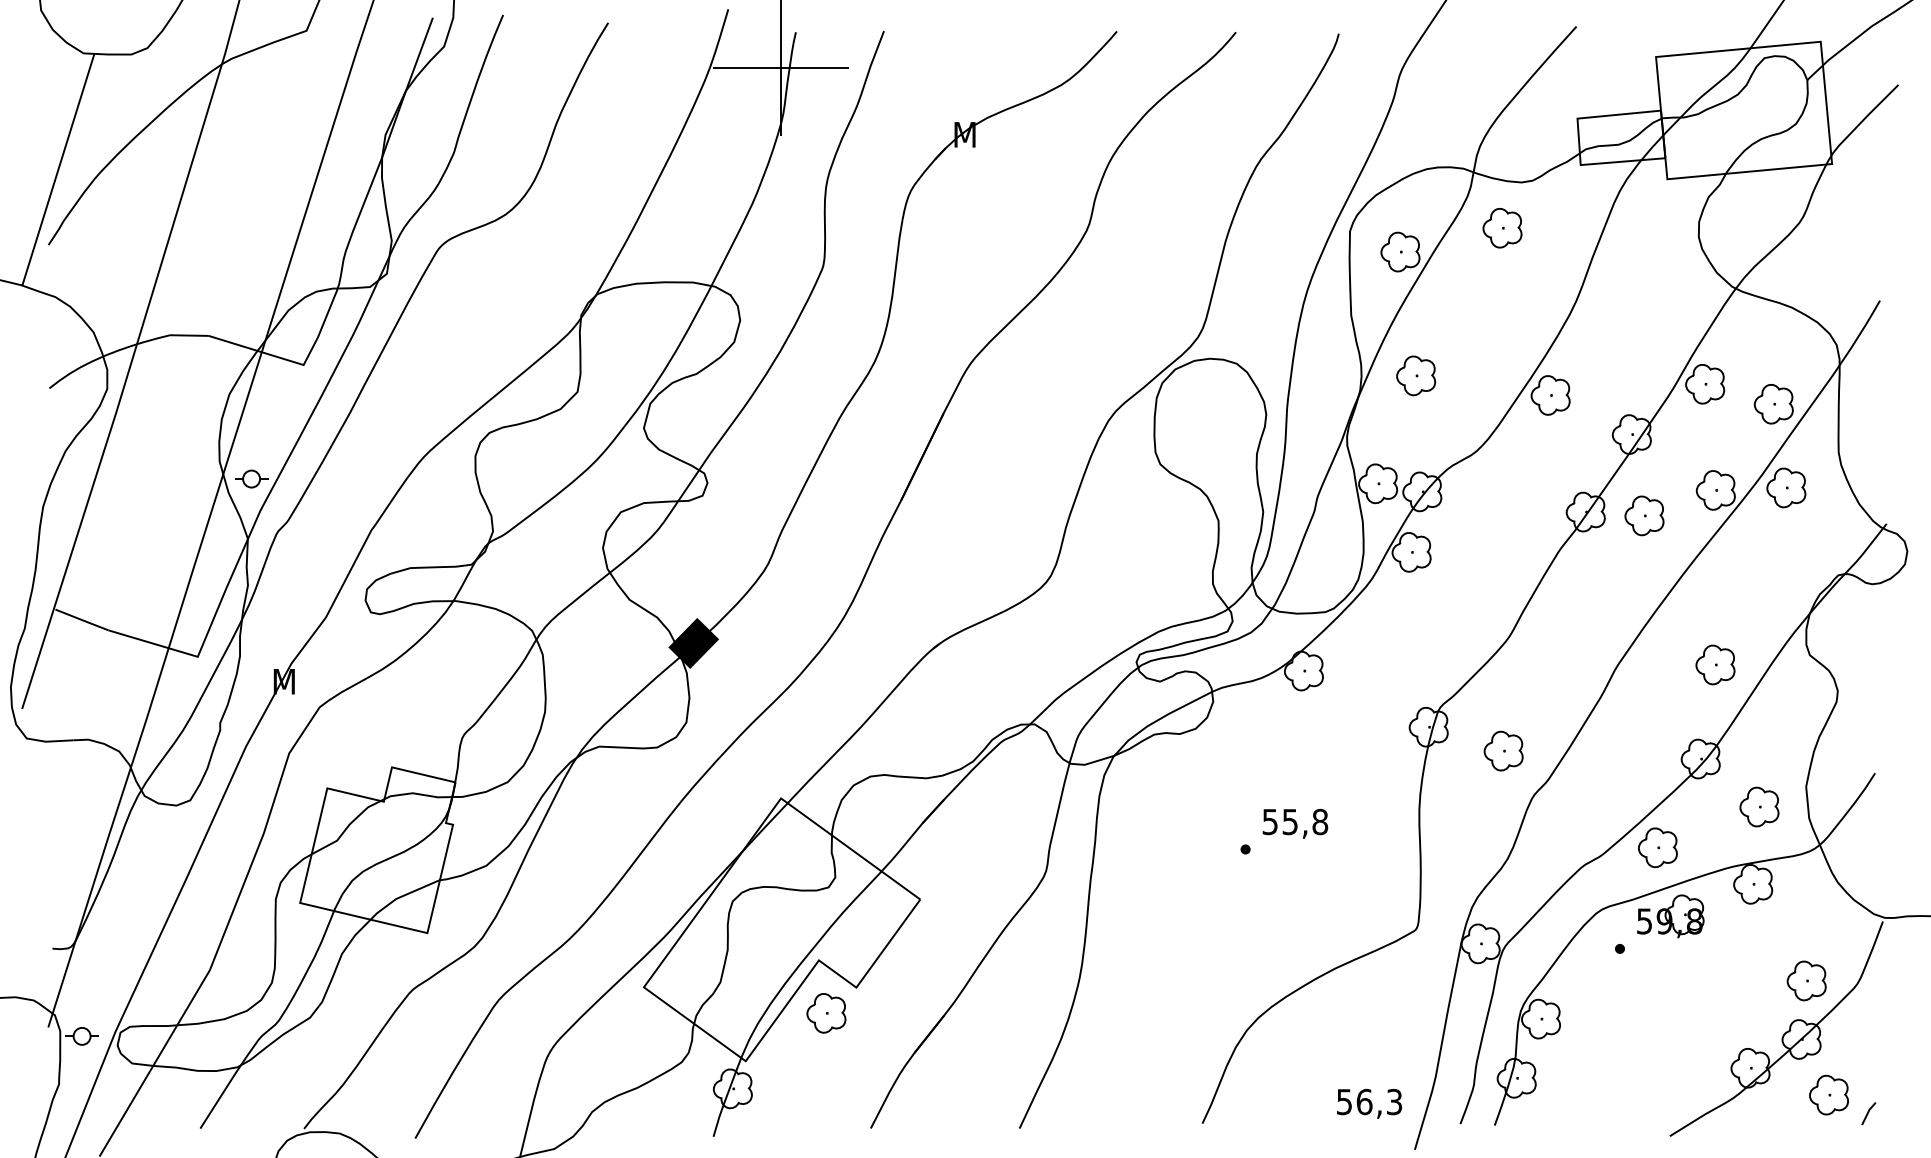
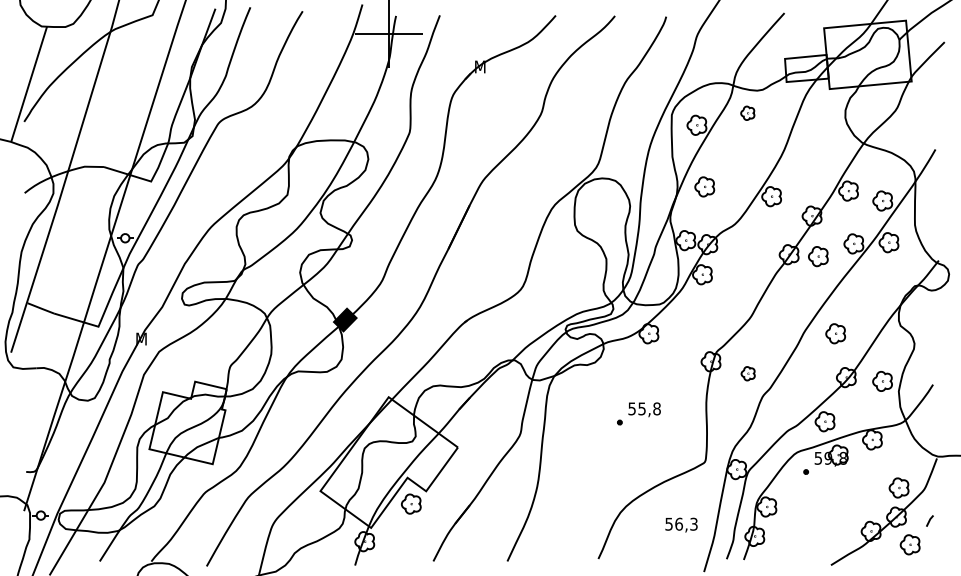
part: (1502, 226) -> (747, 112), size x0.7
part: (1715, 664) -> (835, 333), moved
part: (1502, 750) -> (747, 373), size x0.7
part: (1759, 807) -> (882, 381), moved
text: (1369, 1102) -> (681, 524), moved
line: (1867, 1112) -> (929, 520), moved

